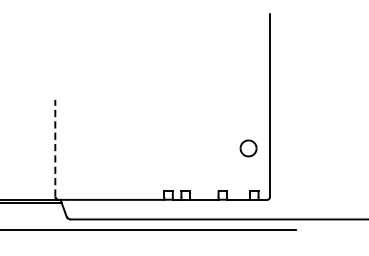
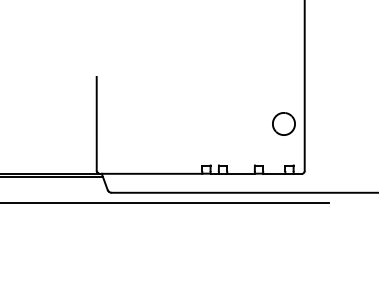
line: (55, 147) -> (96, 123), dashed -> solid
part: (248, 147) -> (283, 123), size x1.43

